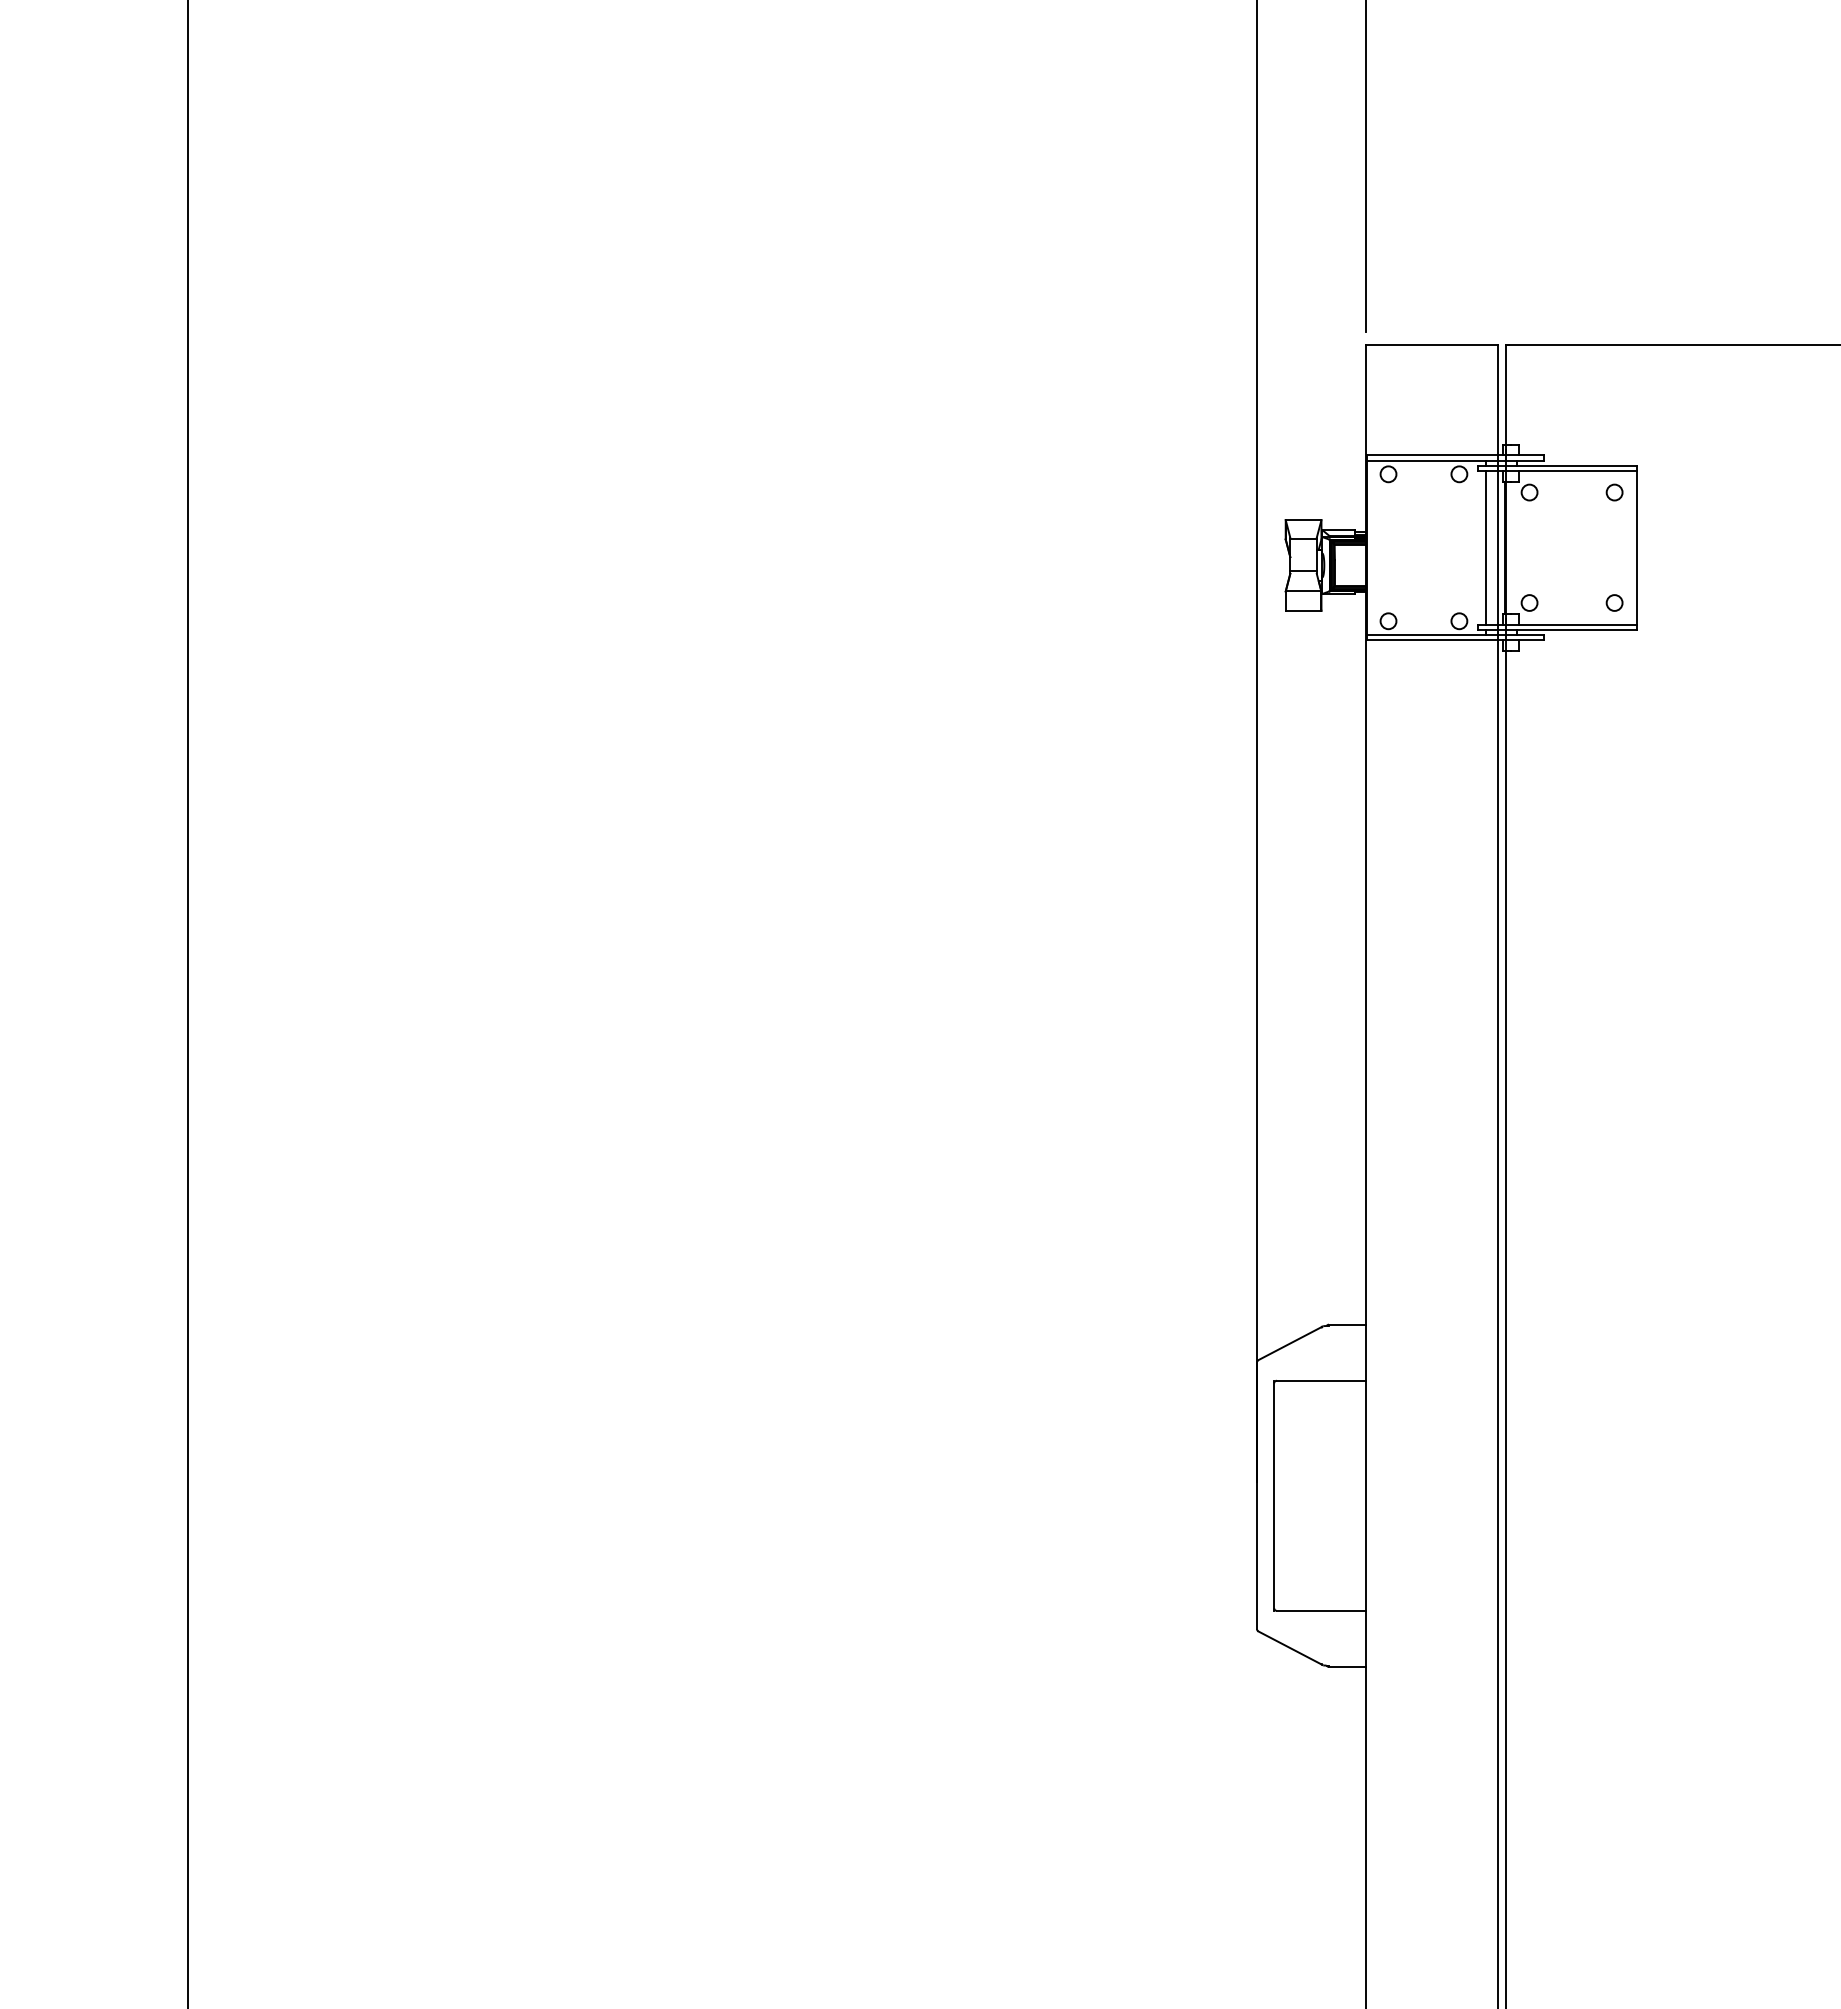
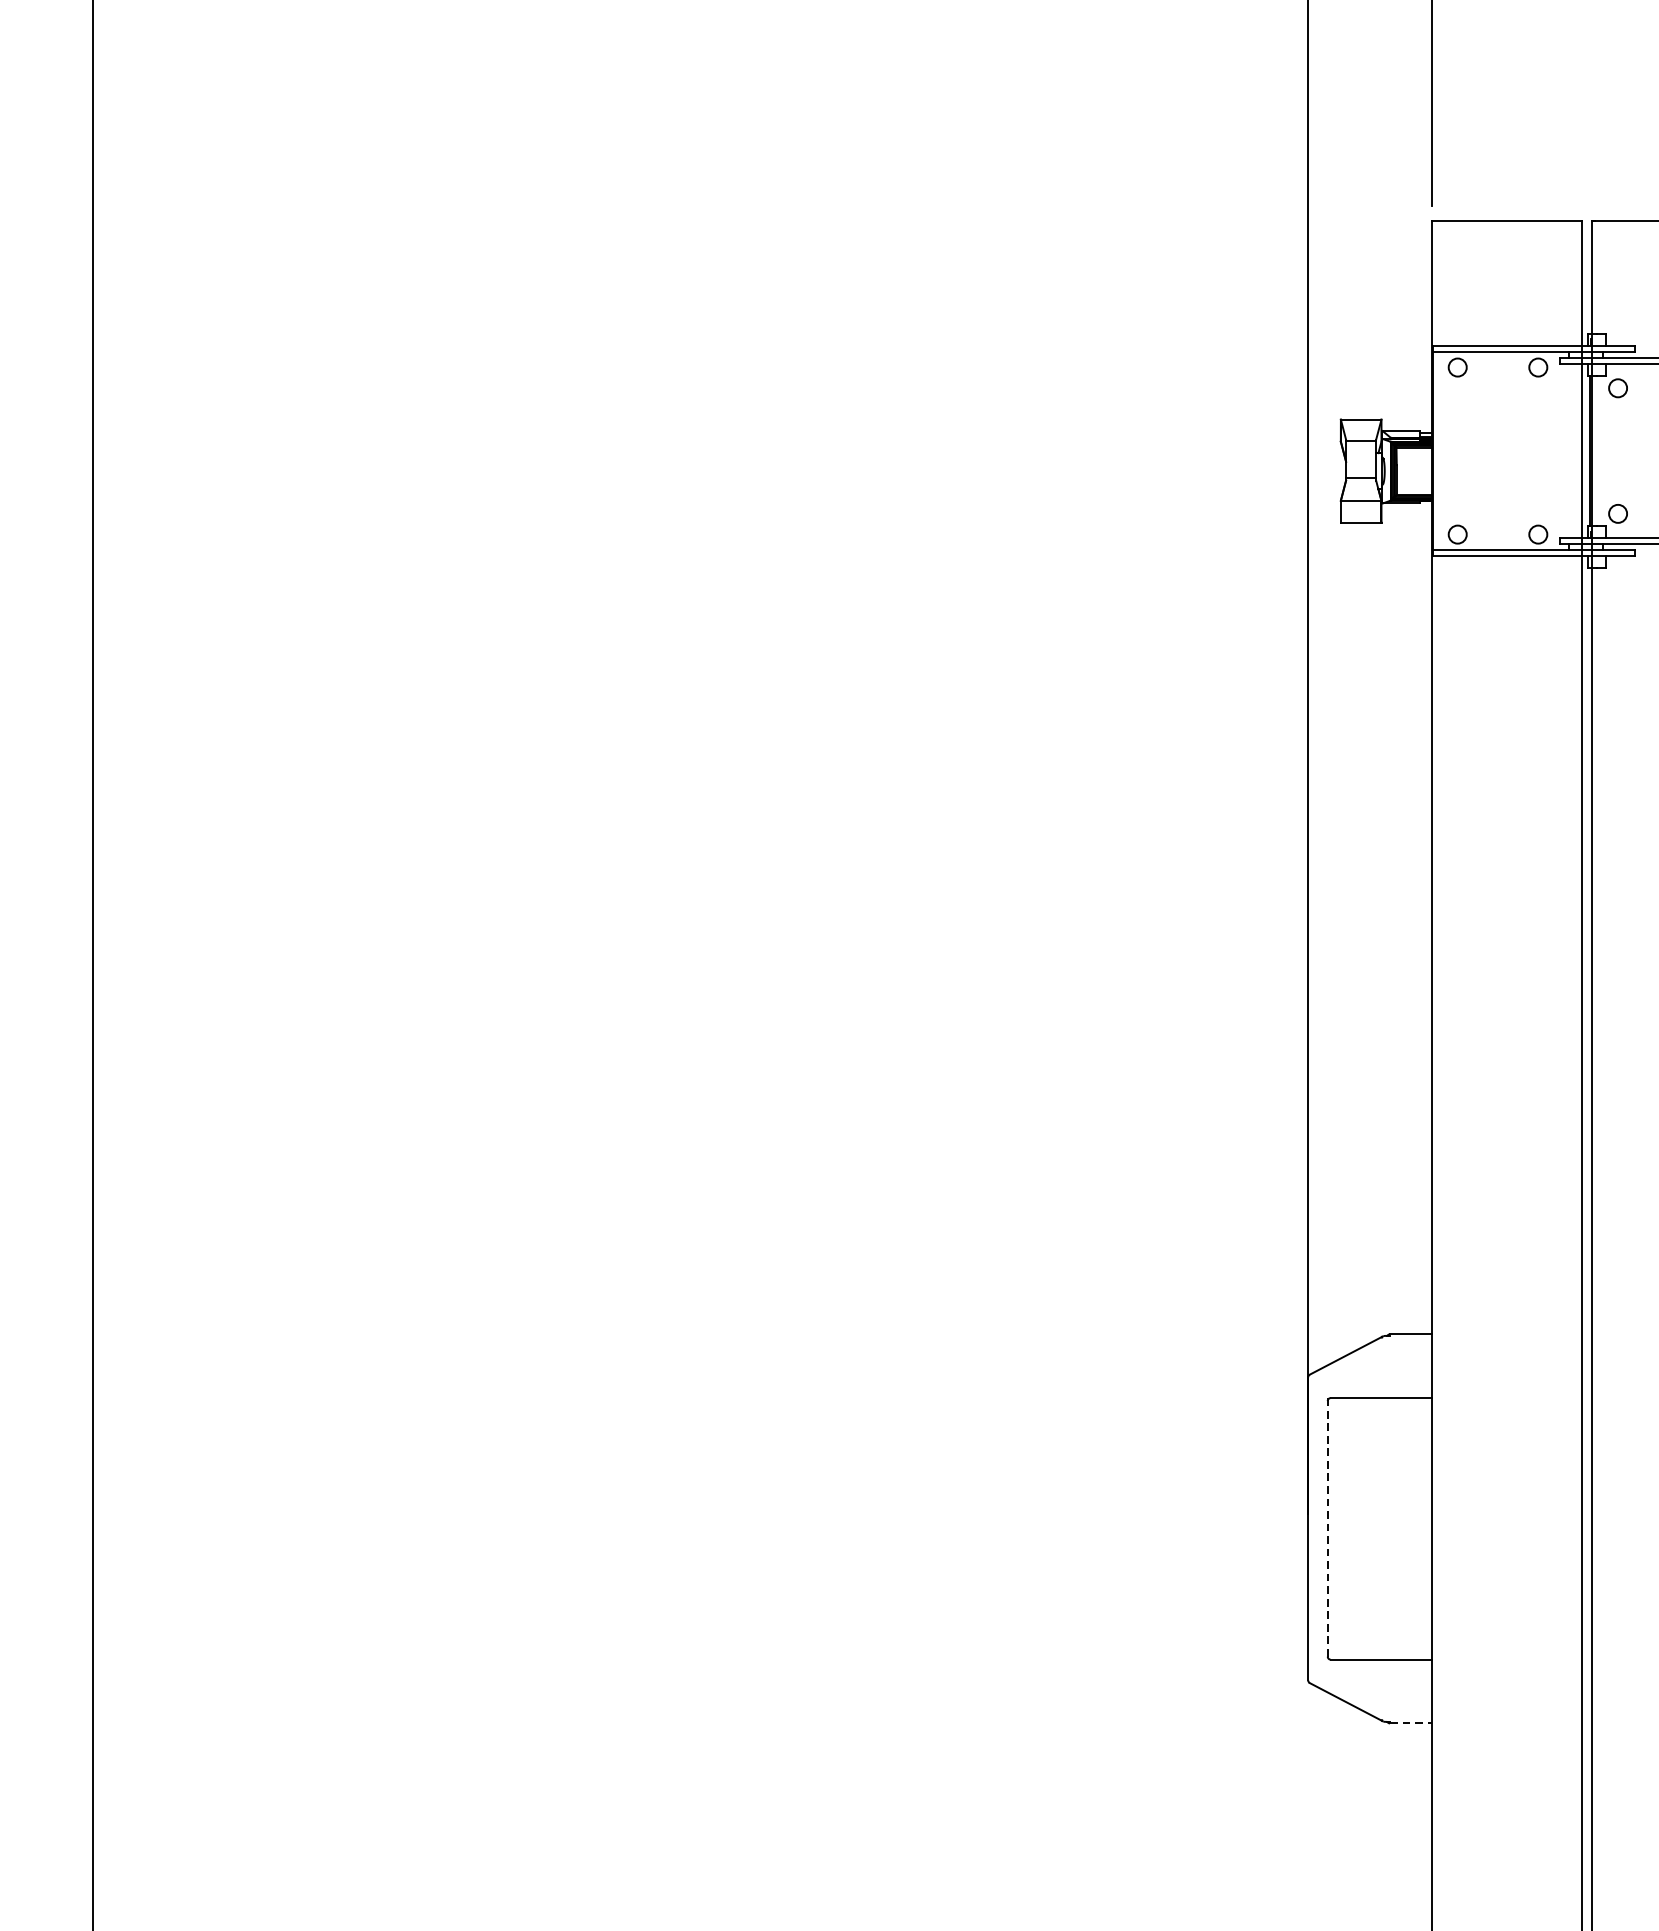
line: (1486, 547) -> (1569, 450), removed
line: (1274, 1495) -> (1328, 1528), solid -> dashed
line: (1347, 1666) -> (1411, 1722), solid -> dashed

